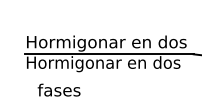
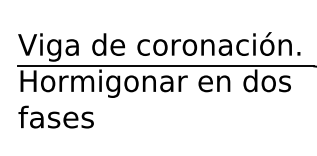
text: (105, 42) -> (159, 45), Hormigonar en dos -> Viga de coronación.
text: (58, 89) -> (55, 116), moved

